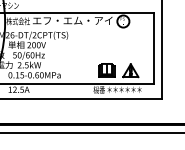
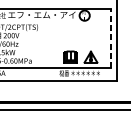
line: (154, 48) -> (110, 38), solid -> dashed

